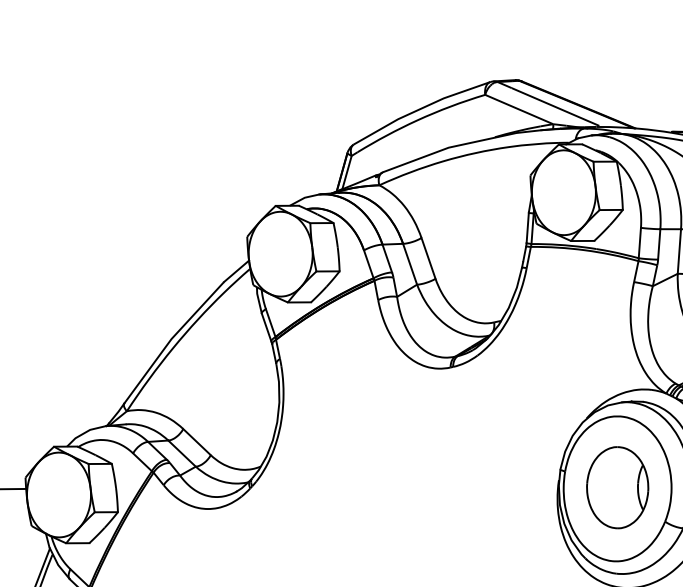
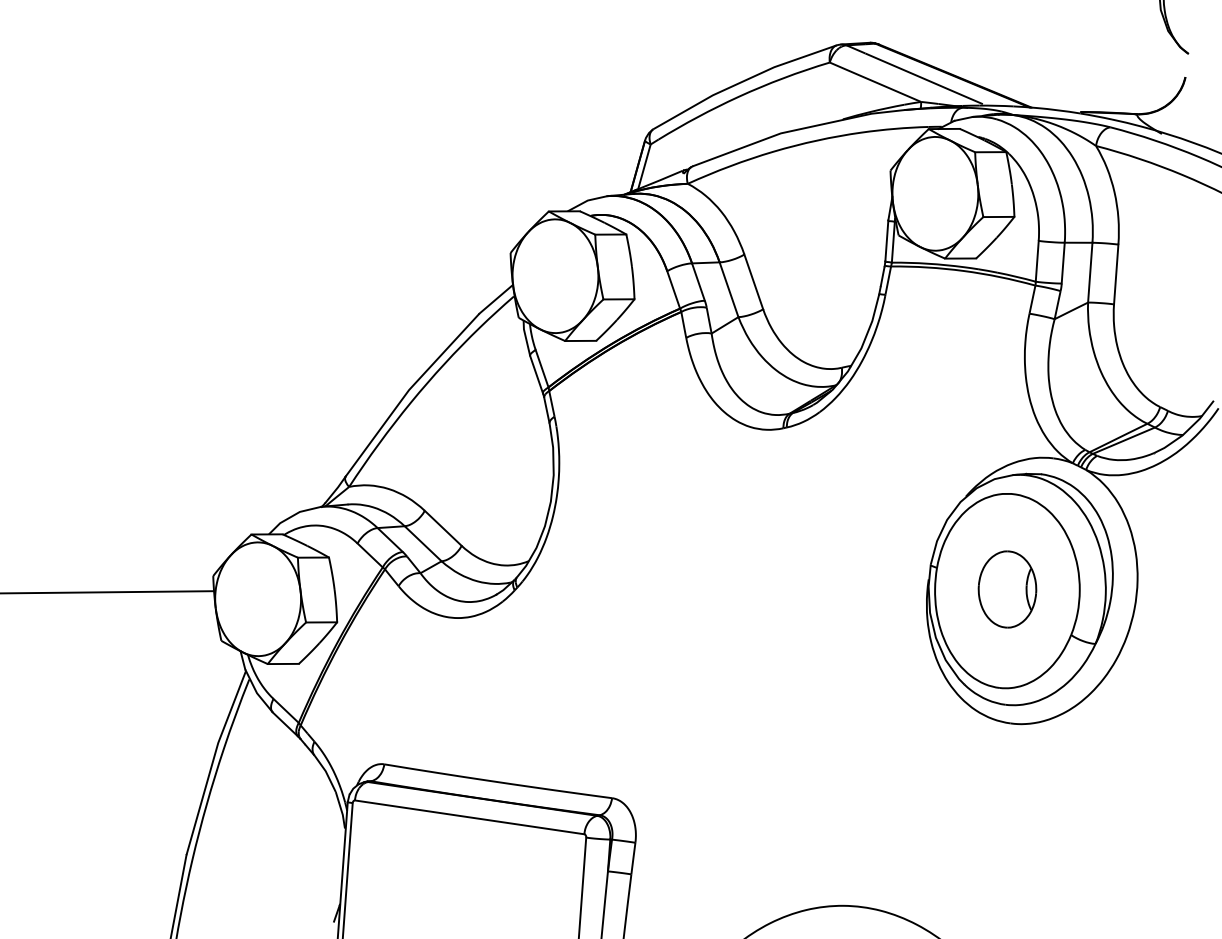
part: (617, 487) -> (1007, 589), size x0.7

